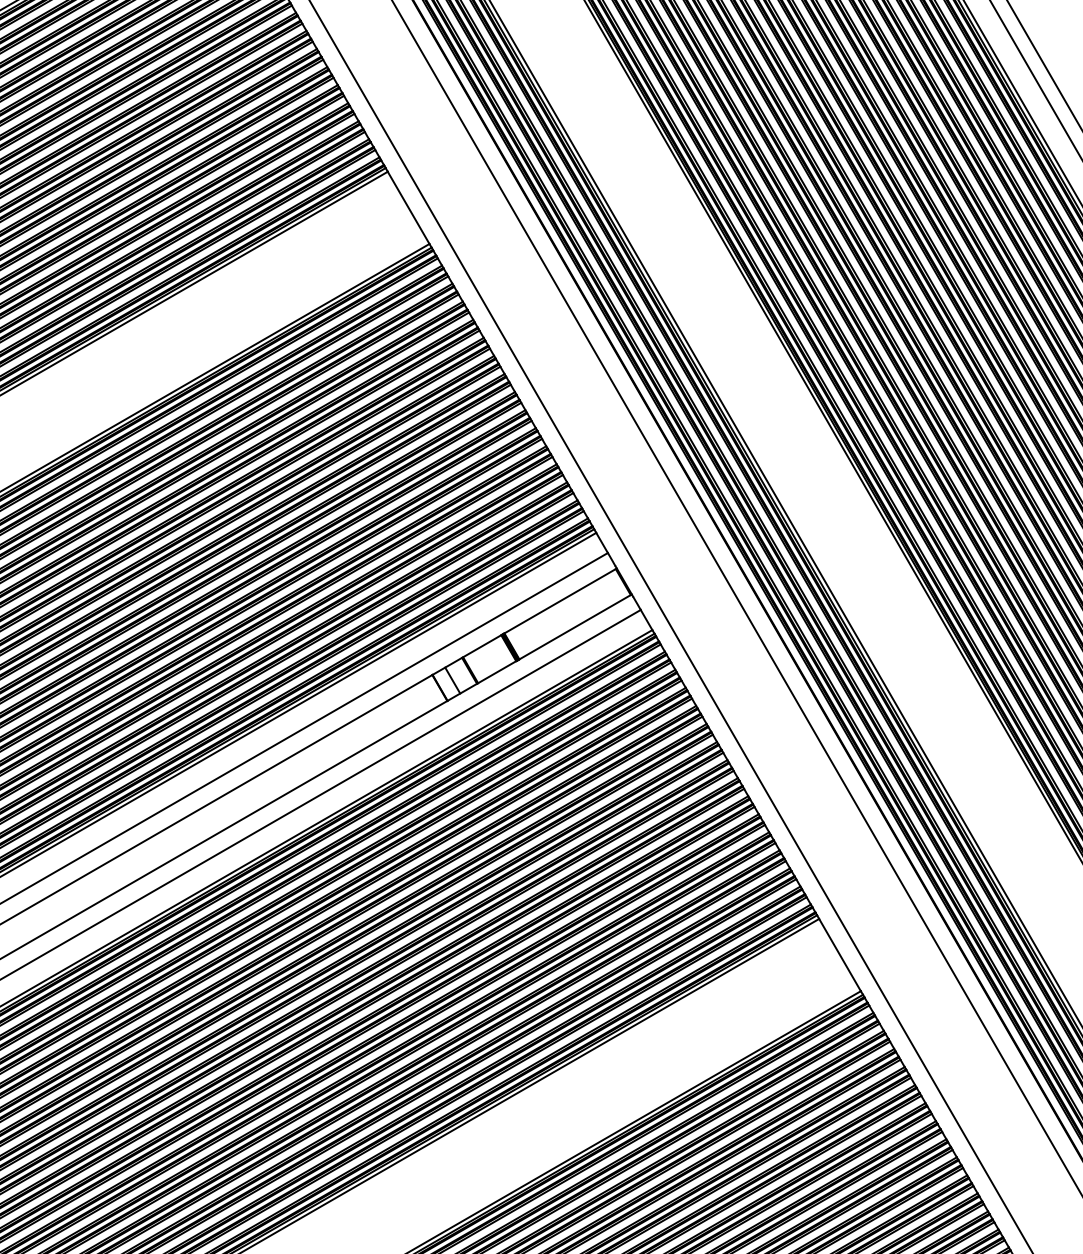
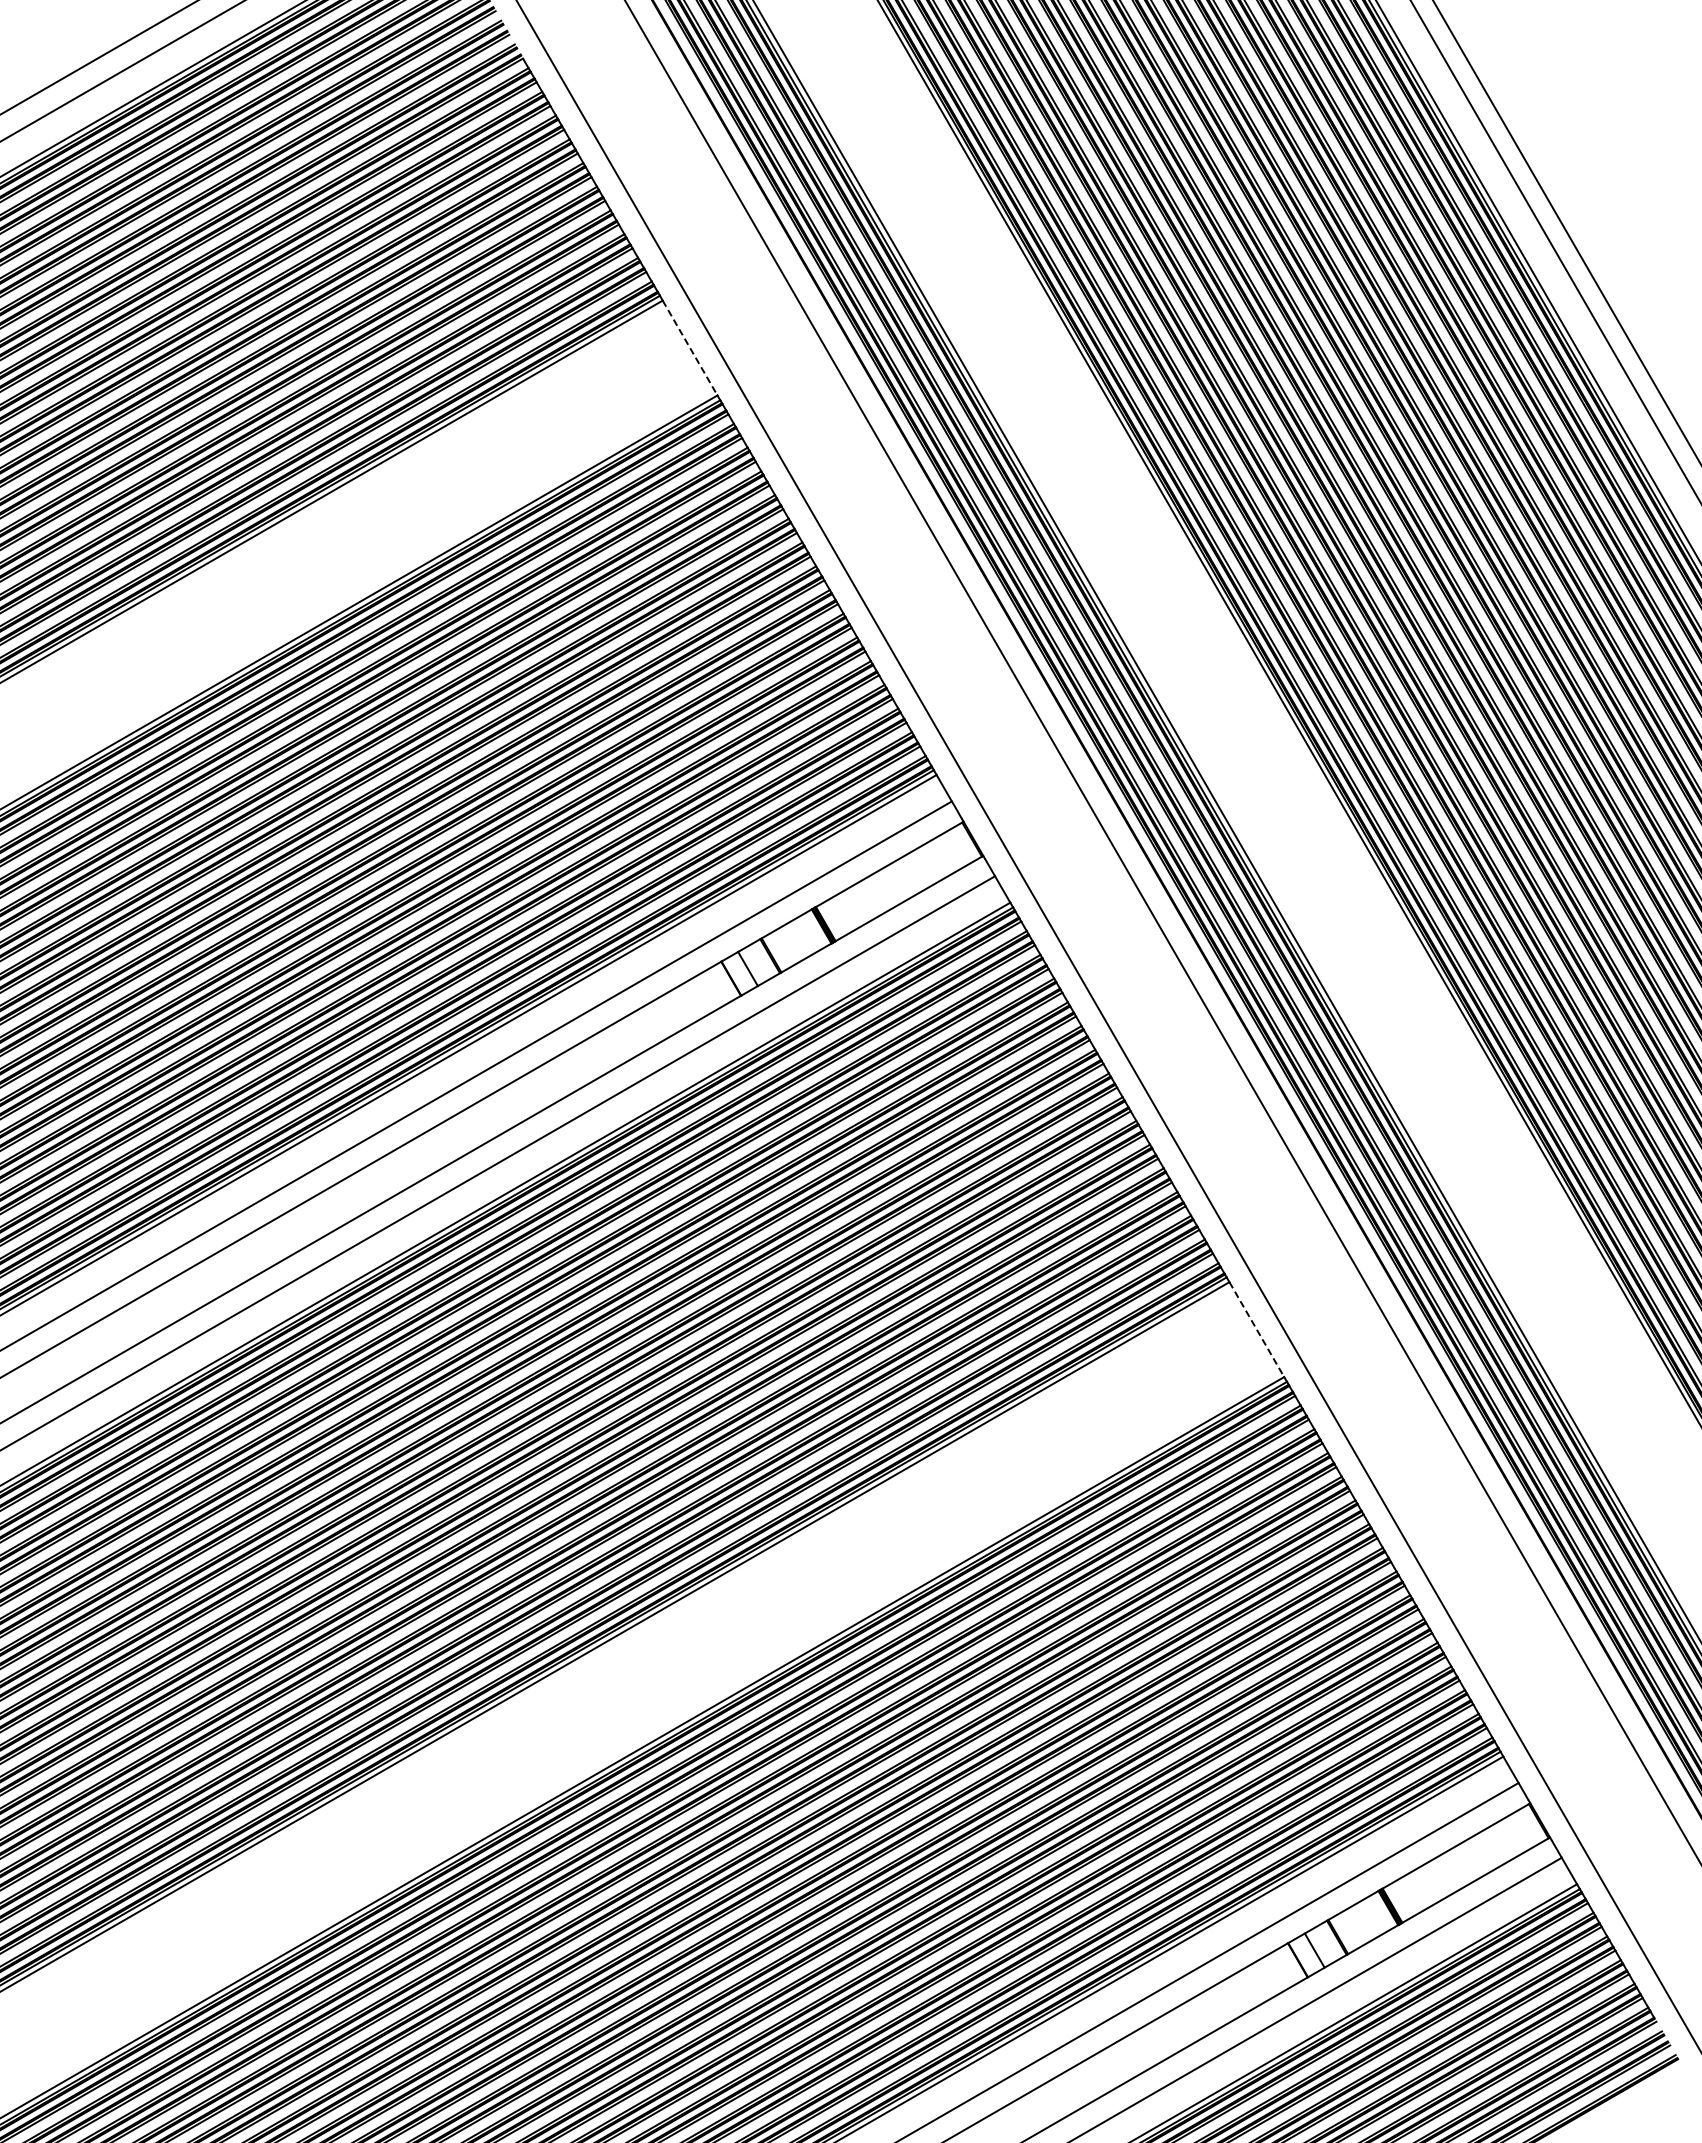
line: (408, 208) -> (690, 348), solid -> dashed
line: (839, 954) -> (1256, 1329), solid -> dashed

